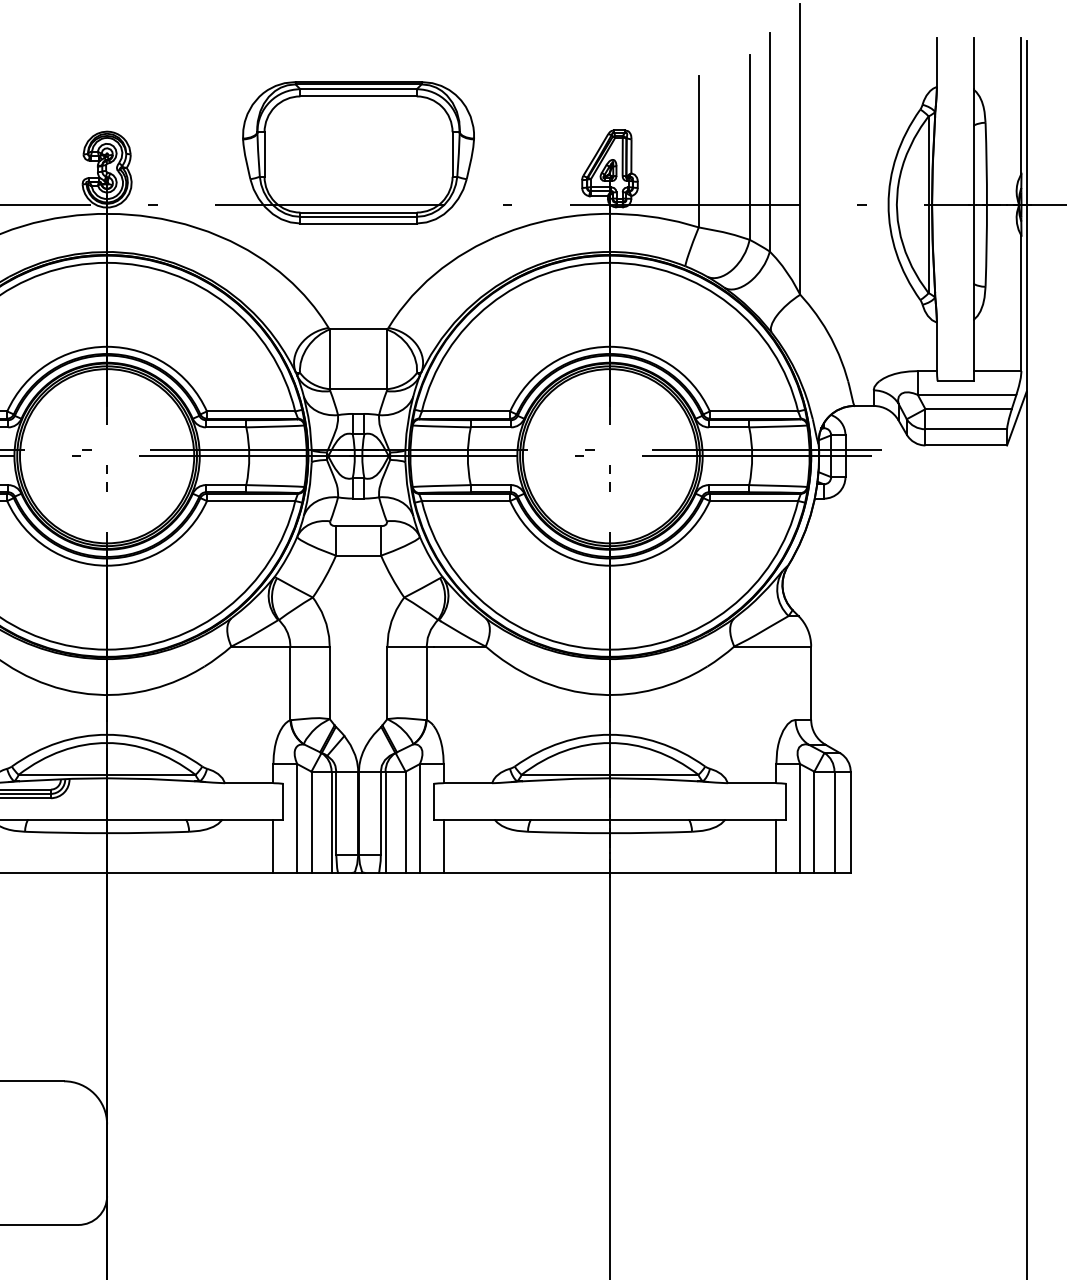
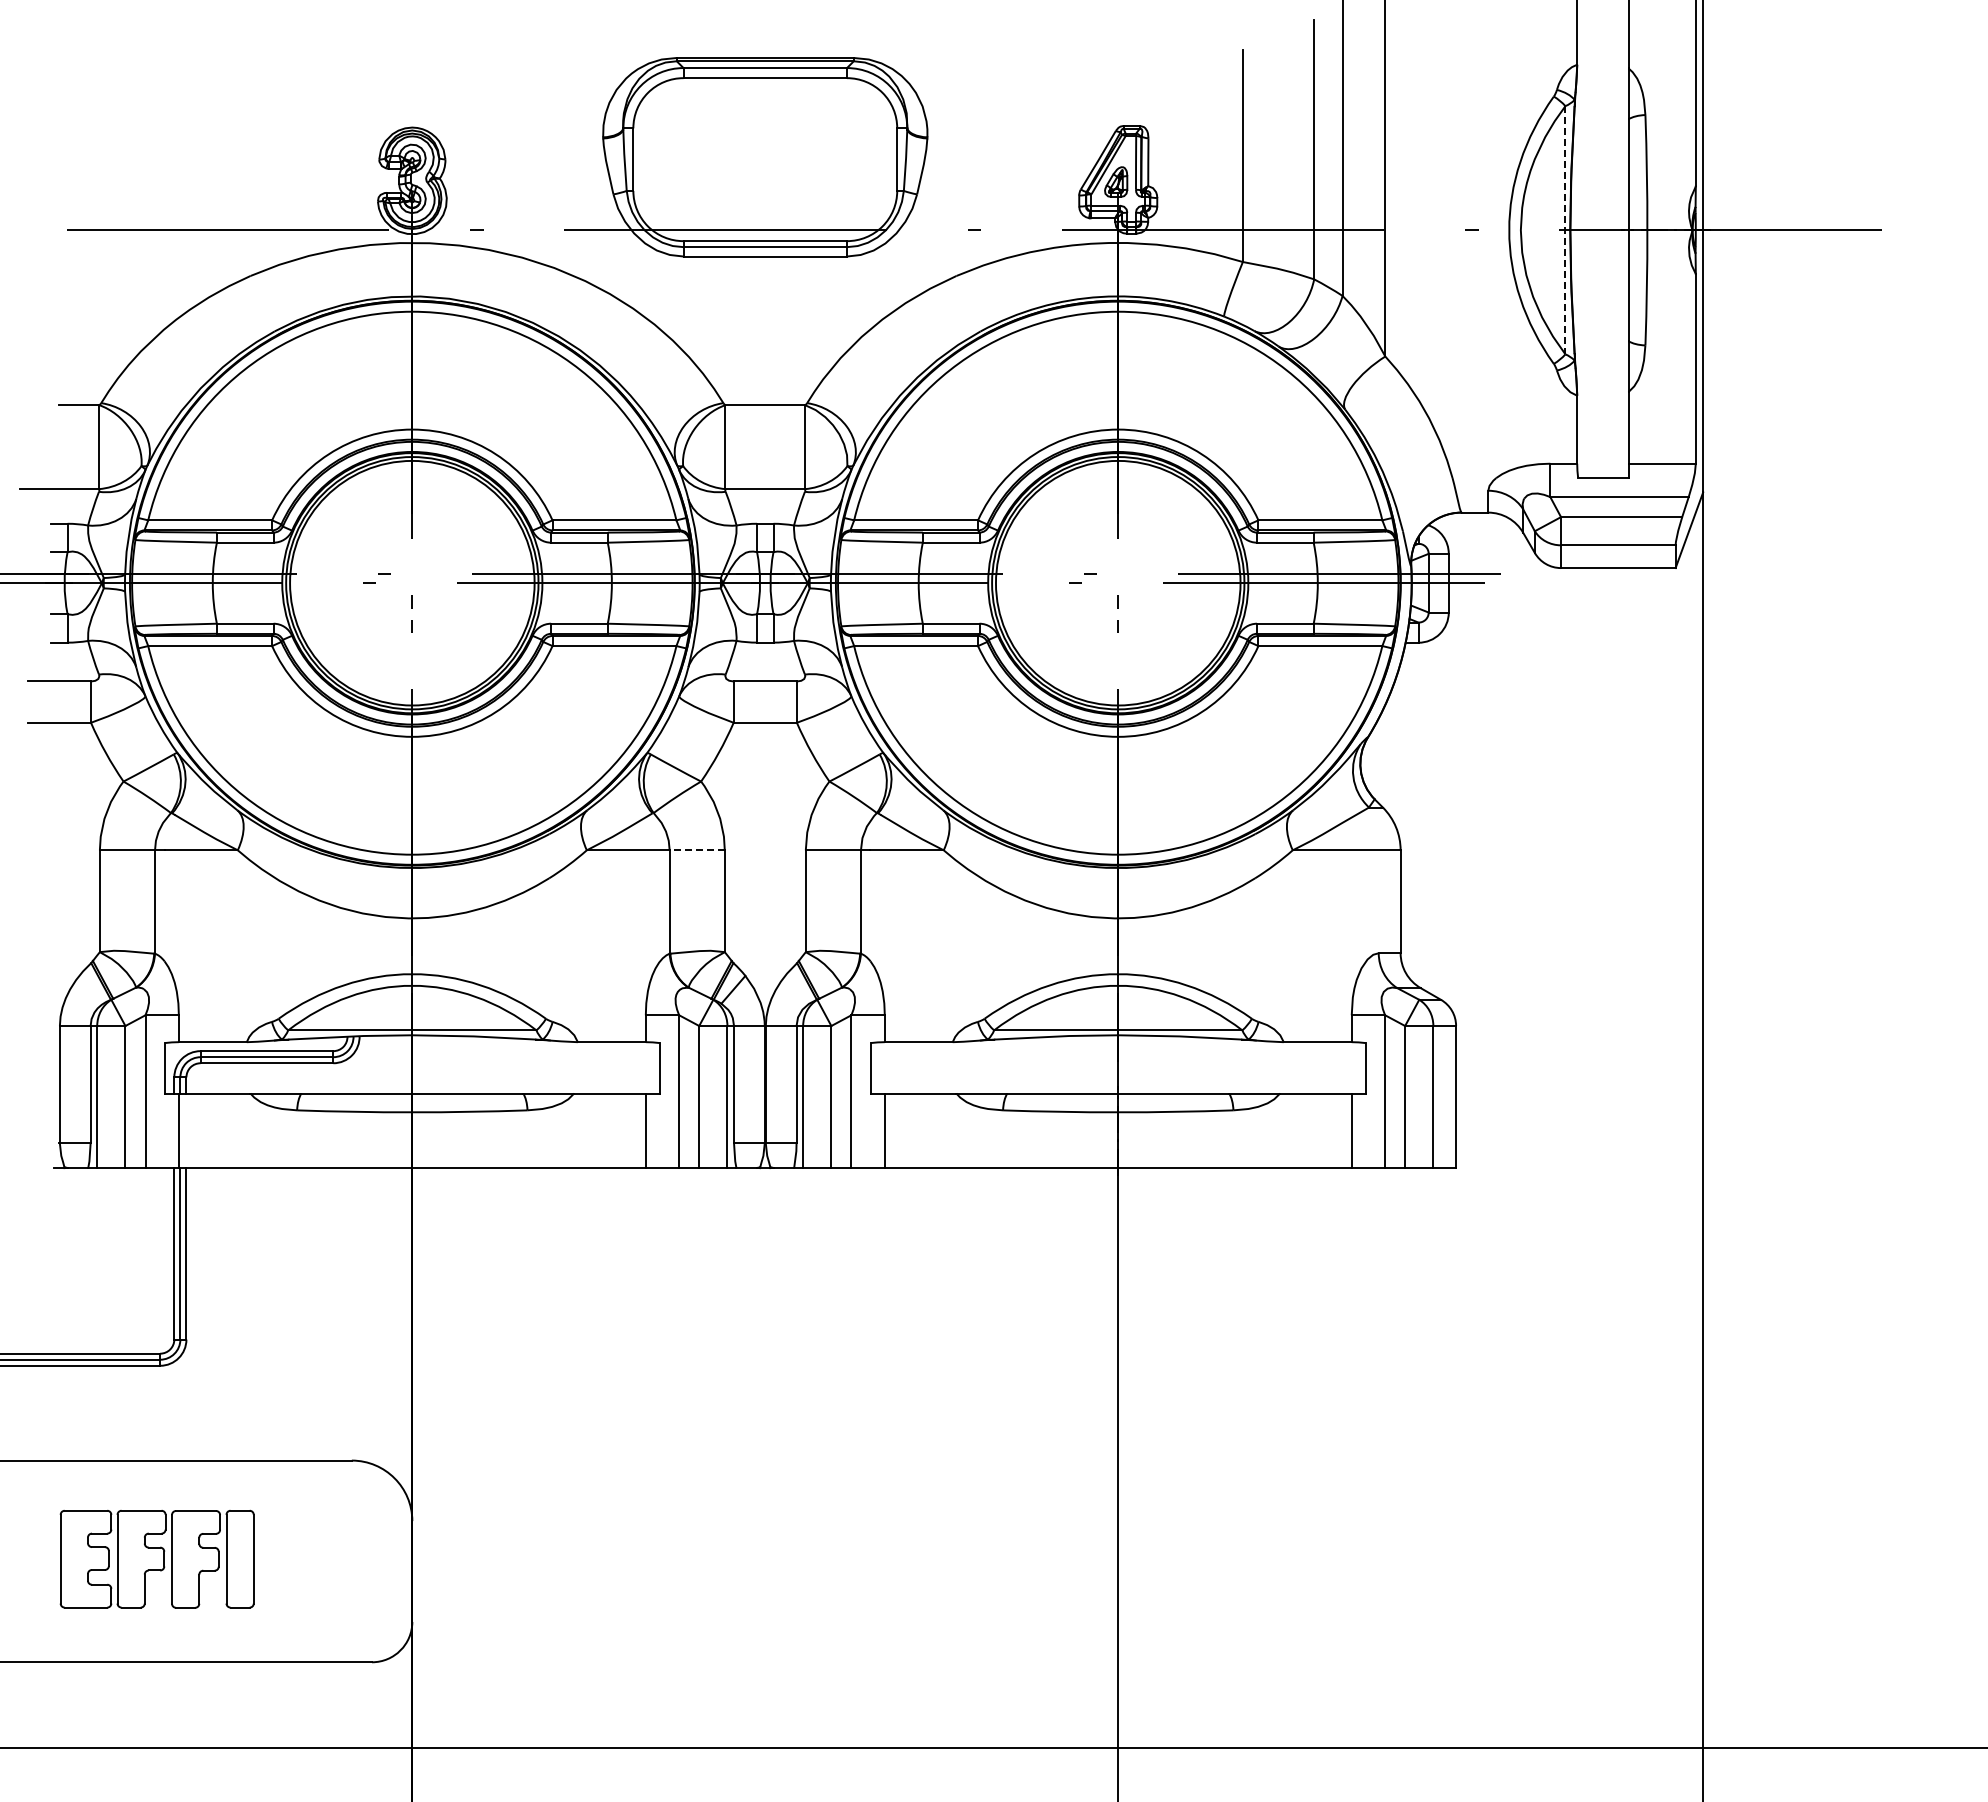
line: (928, 204) -> (1565, 230), solid -> dashed
line: (310, 646) -> (697, 850), solid -> dashed

